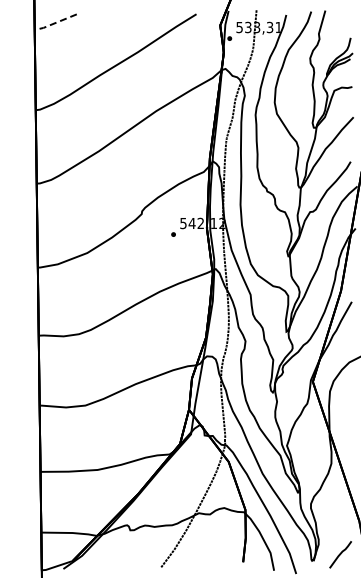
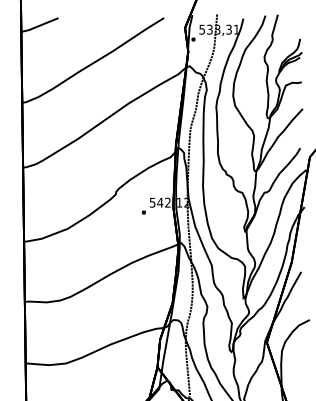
line: (54, 23) -> (38, 26), dashed -> solid

